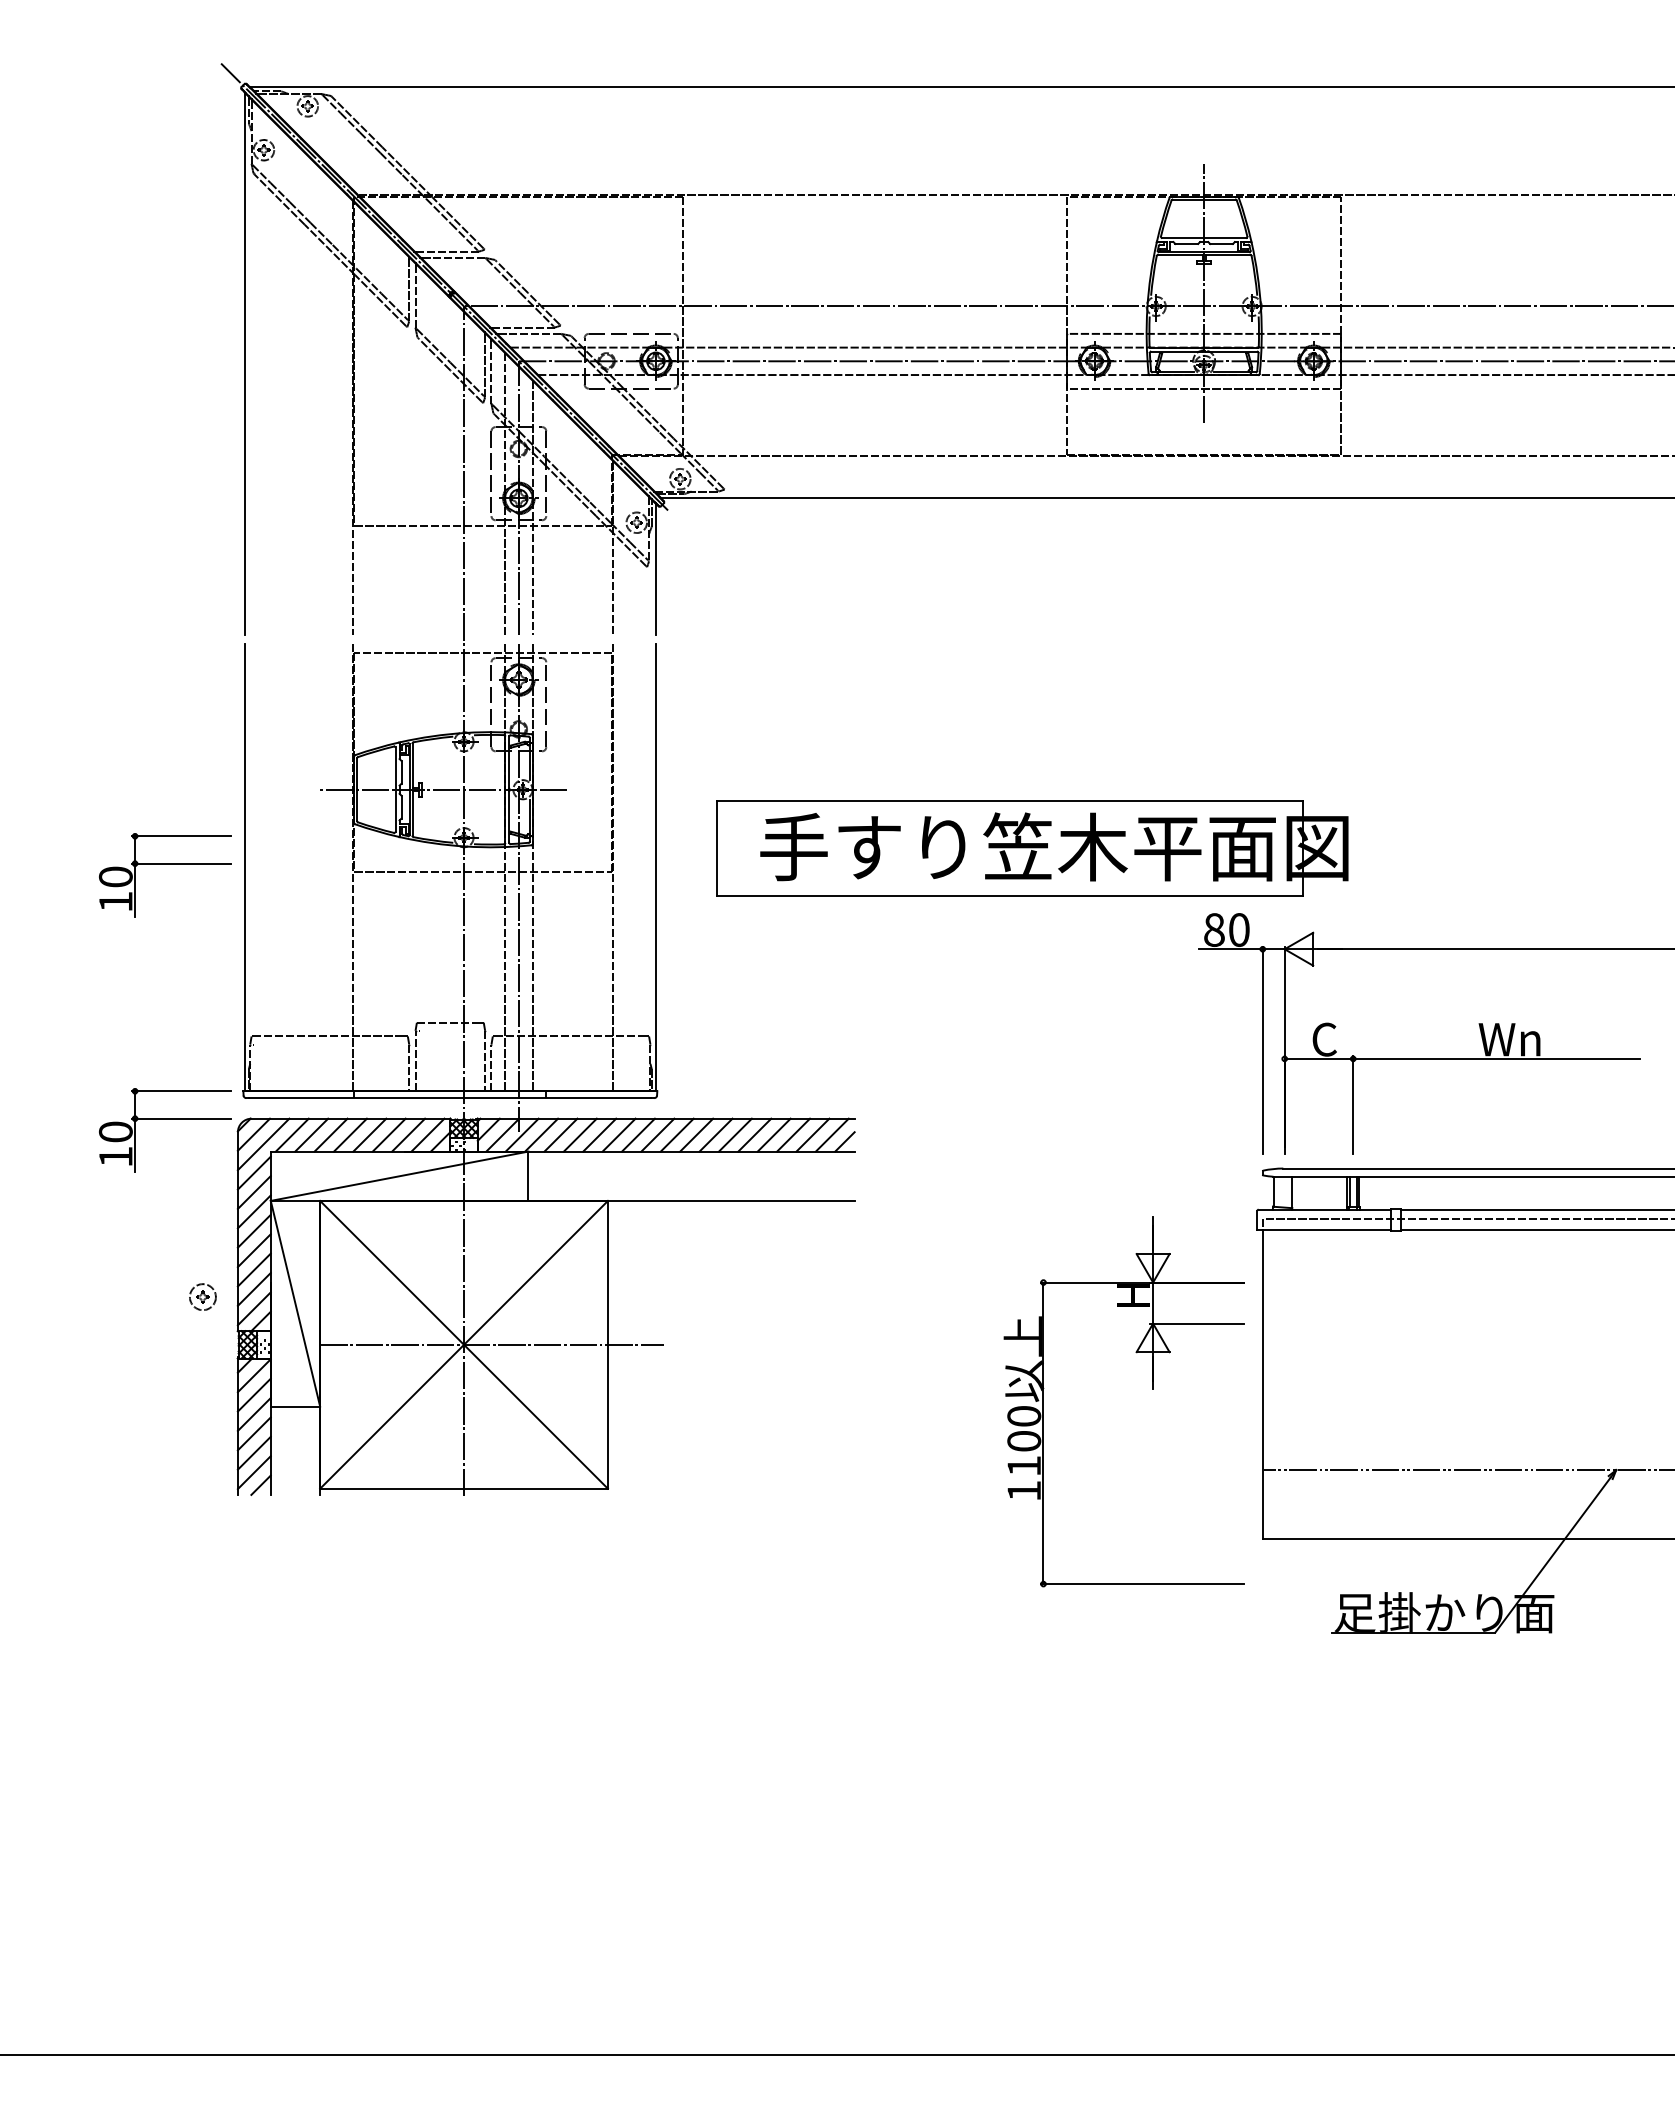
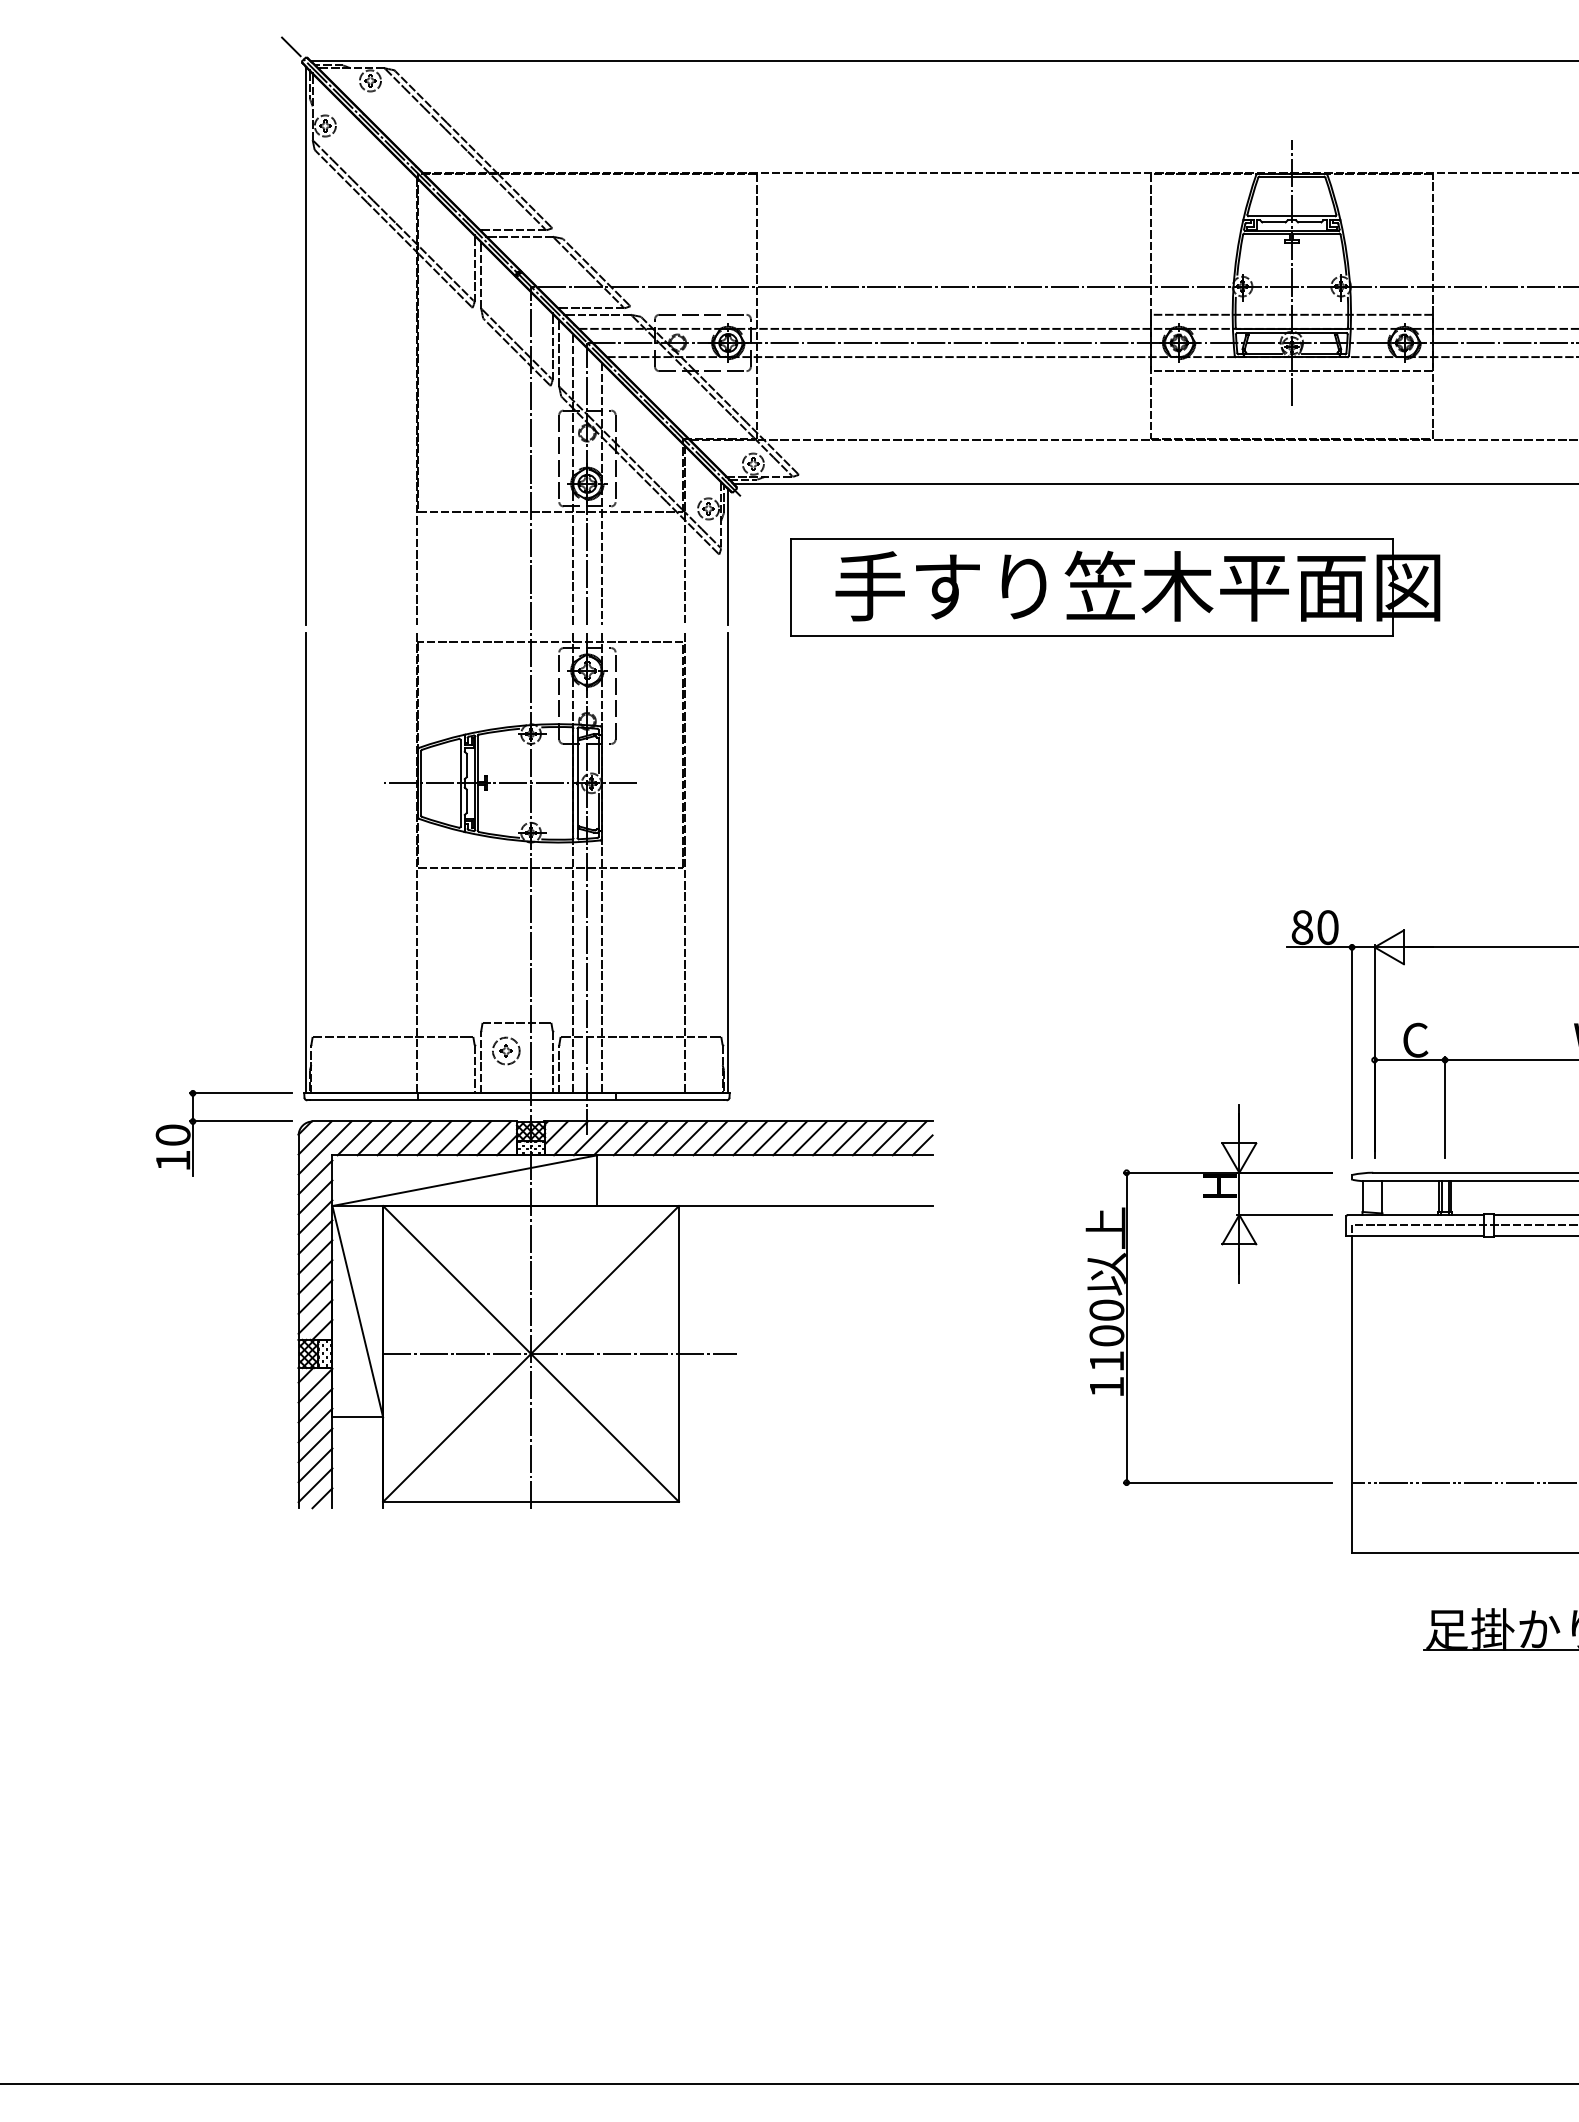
part: (1032, 848) -> (1115, 587), moved
part: (165, 864) -> (224, 860), removed
part: (202, 1296) -> (505, 1050), moved
part: (1152, 1389) -> (1238, 1282), moved

